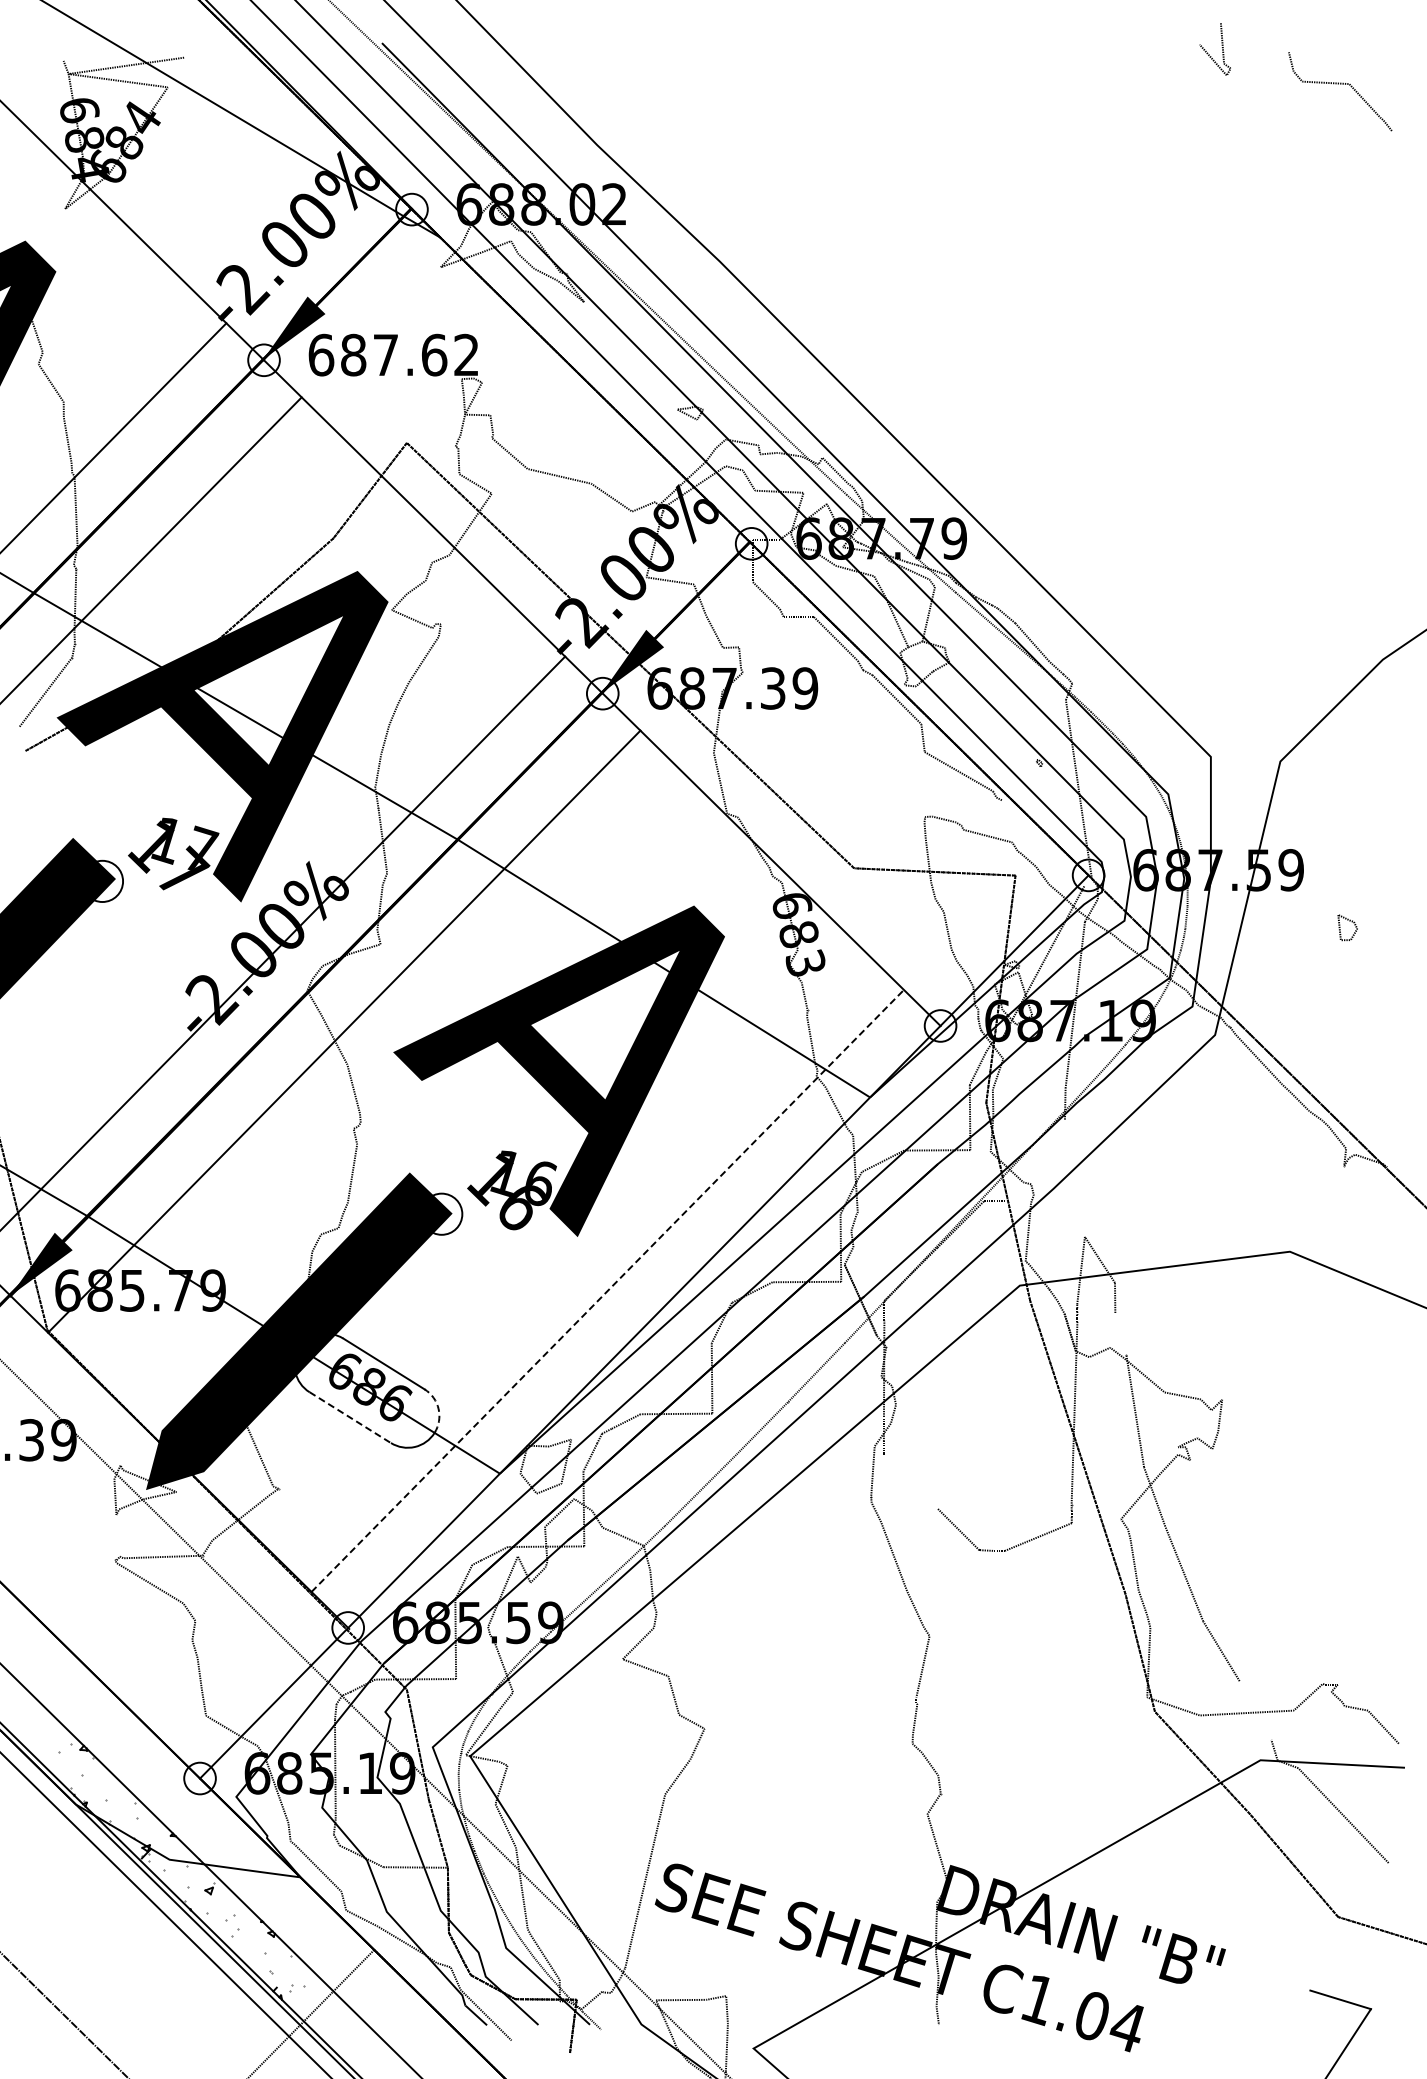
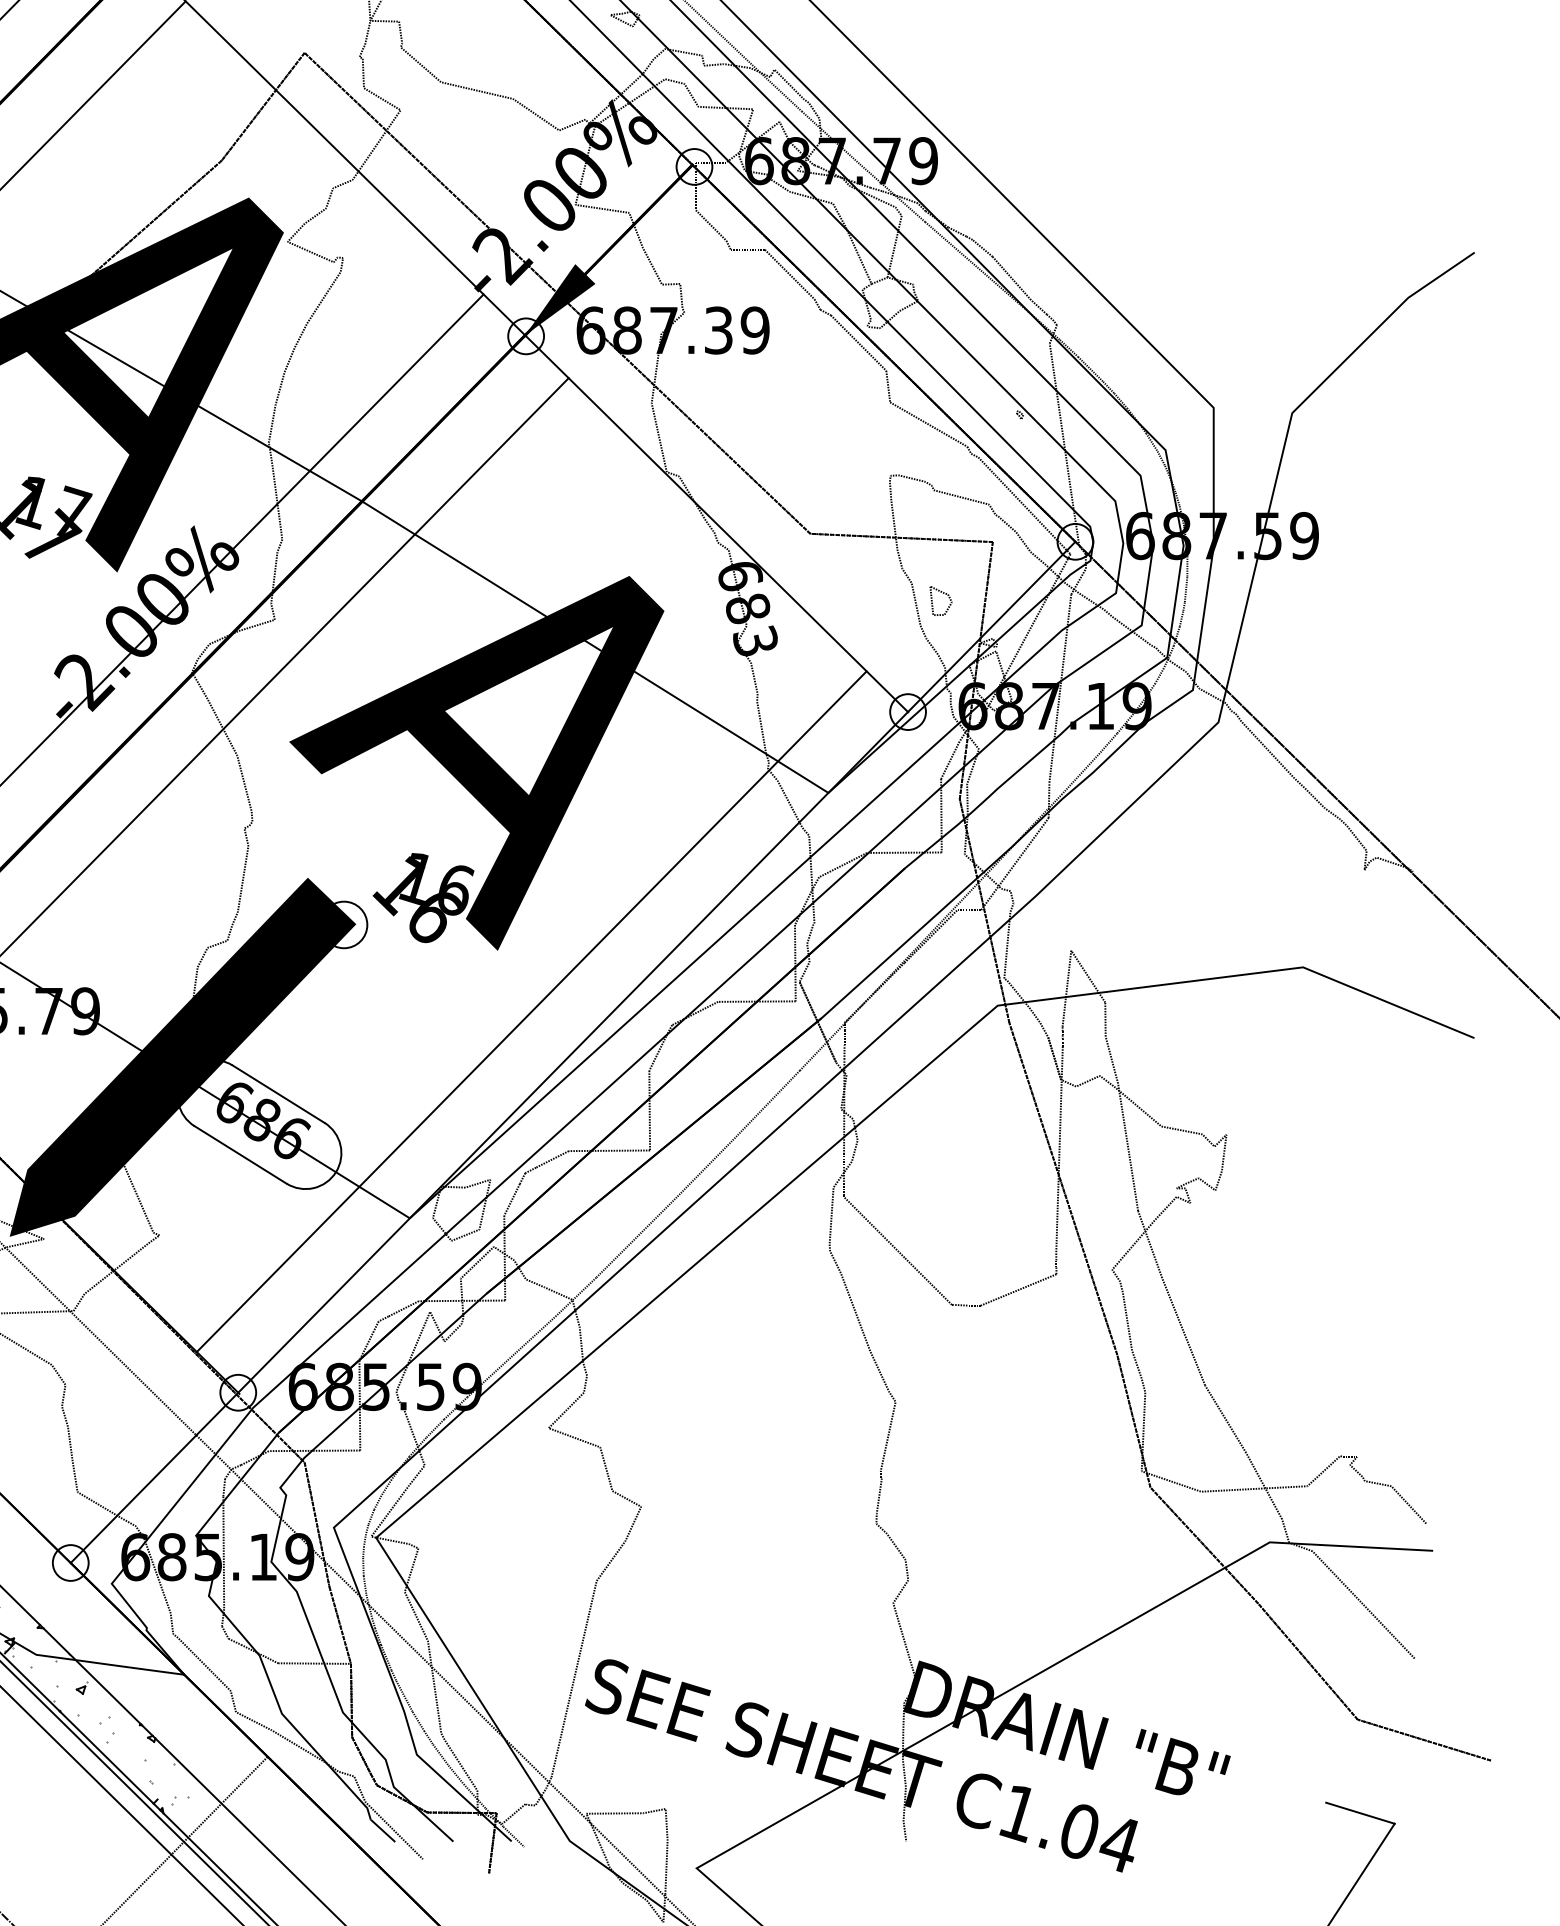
line: (1043, 843) -> (1024, 505), added
part: (1349, 921) -> (943, 593), moved
line: (1034, 1160) -> (1014, 864), added
line: (608, 1290) -> (532, 1011), dashed -> solid
line: (1120, 1333) -> (1111, 1059), added
arc: (438, 1408) -> (340, 1144), dashed -> solid
line: (350, 1417) -> (240, 1154), dashed -> solid
line: (910, 1481) -> (874, 1227), added
line: (1255, 1710) -> (1264, 1486), added

